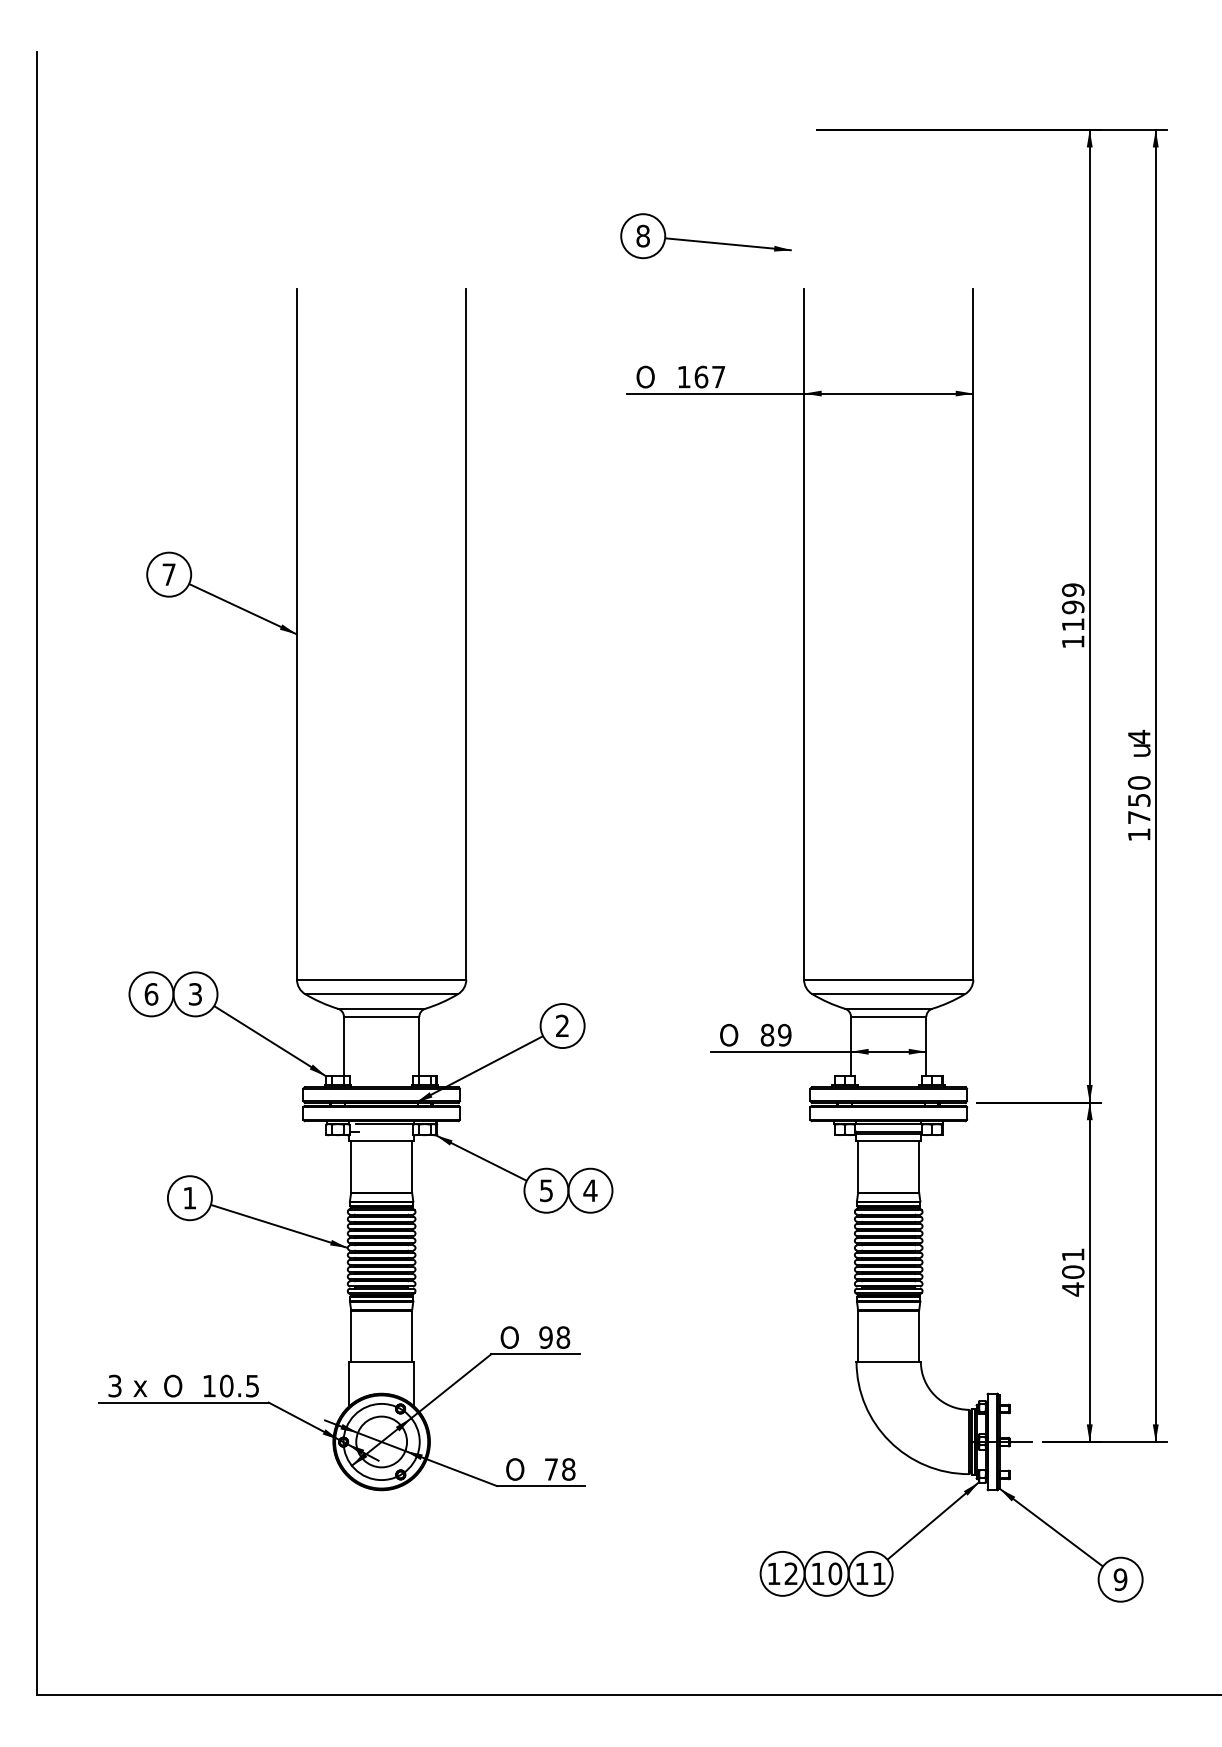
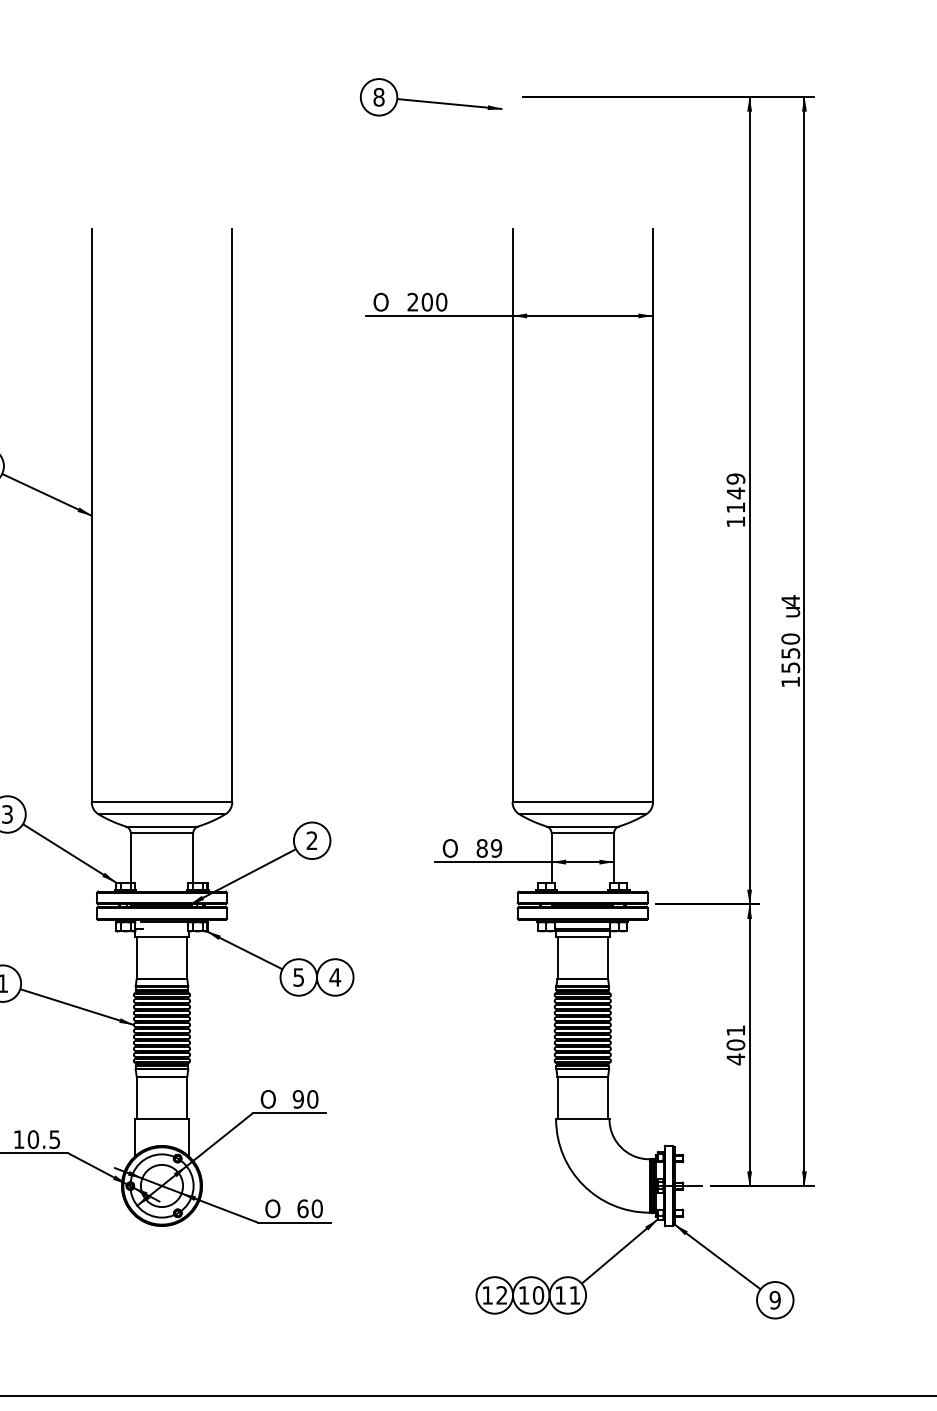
part: (705, 236) -> (430, 97), moved
text: (701, 376) -> (427, 301), 167 -> 200
text: (1072, 607) -> (735, 493), 1199 -> 1149
text: (1139, 817) -> (790, 667), 1750 -> 1550
text: (563, 1337) -> (312, 1099), 98 -> 90
text: (559, 1469) -> (309, 1208), 78 -> 60

